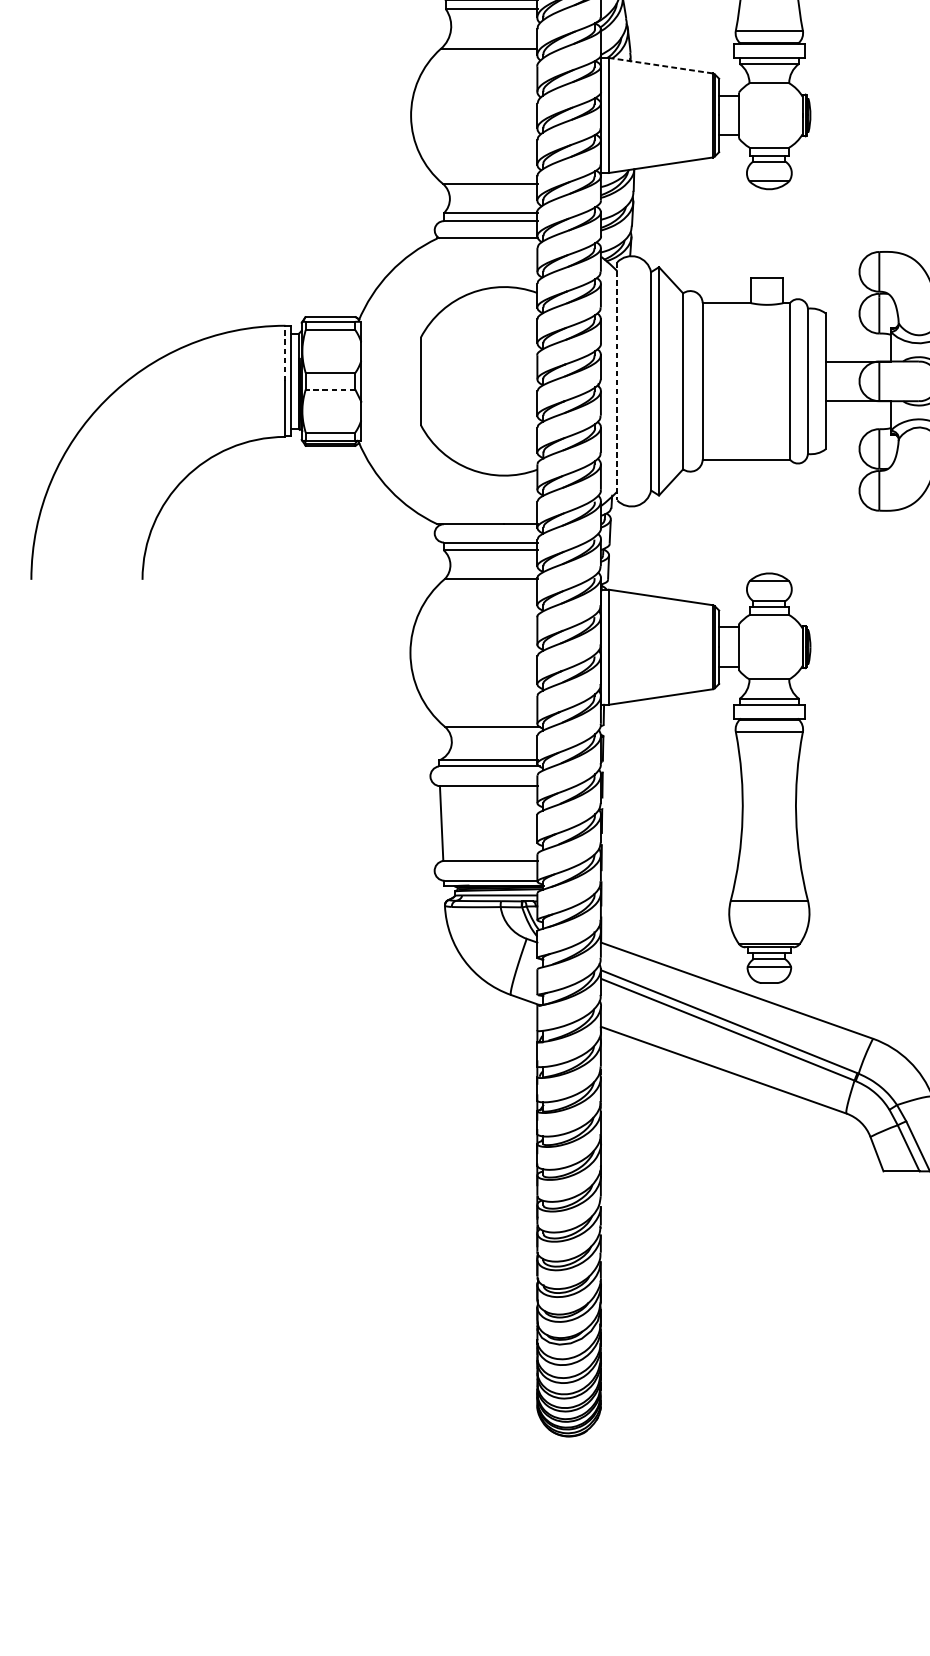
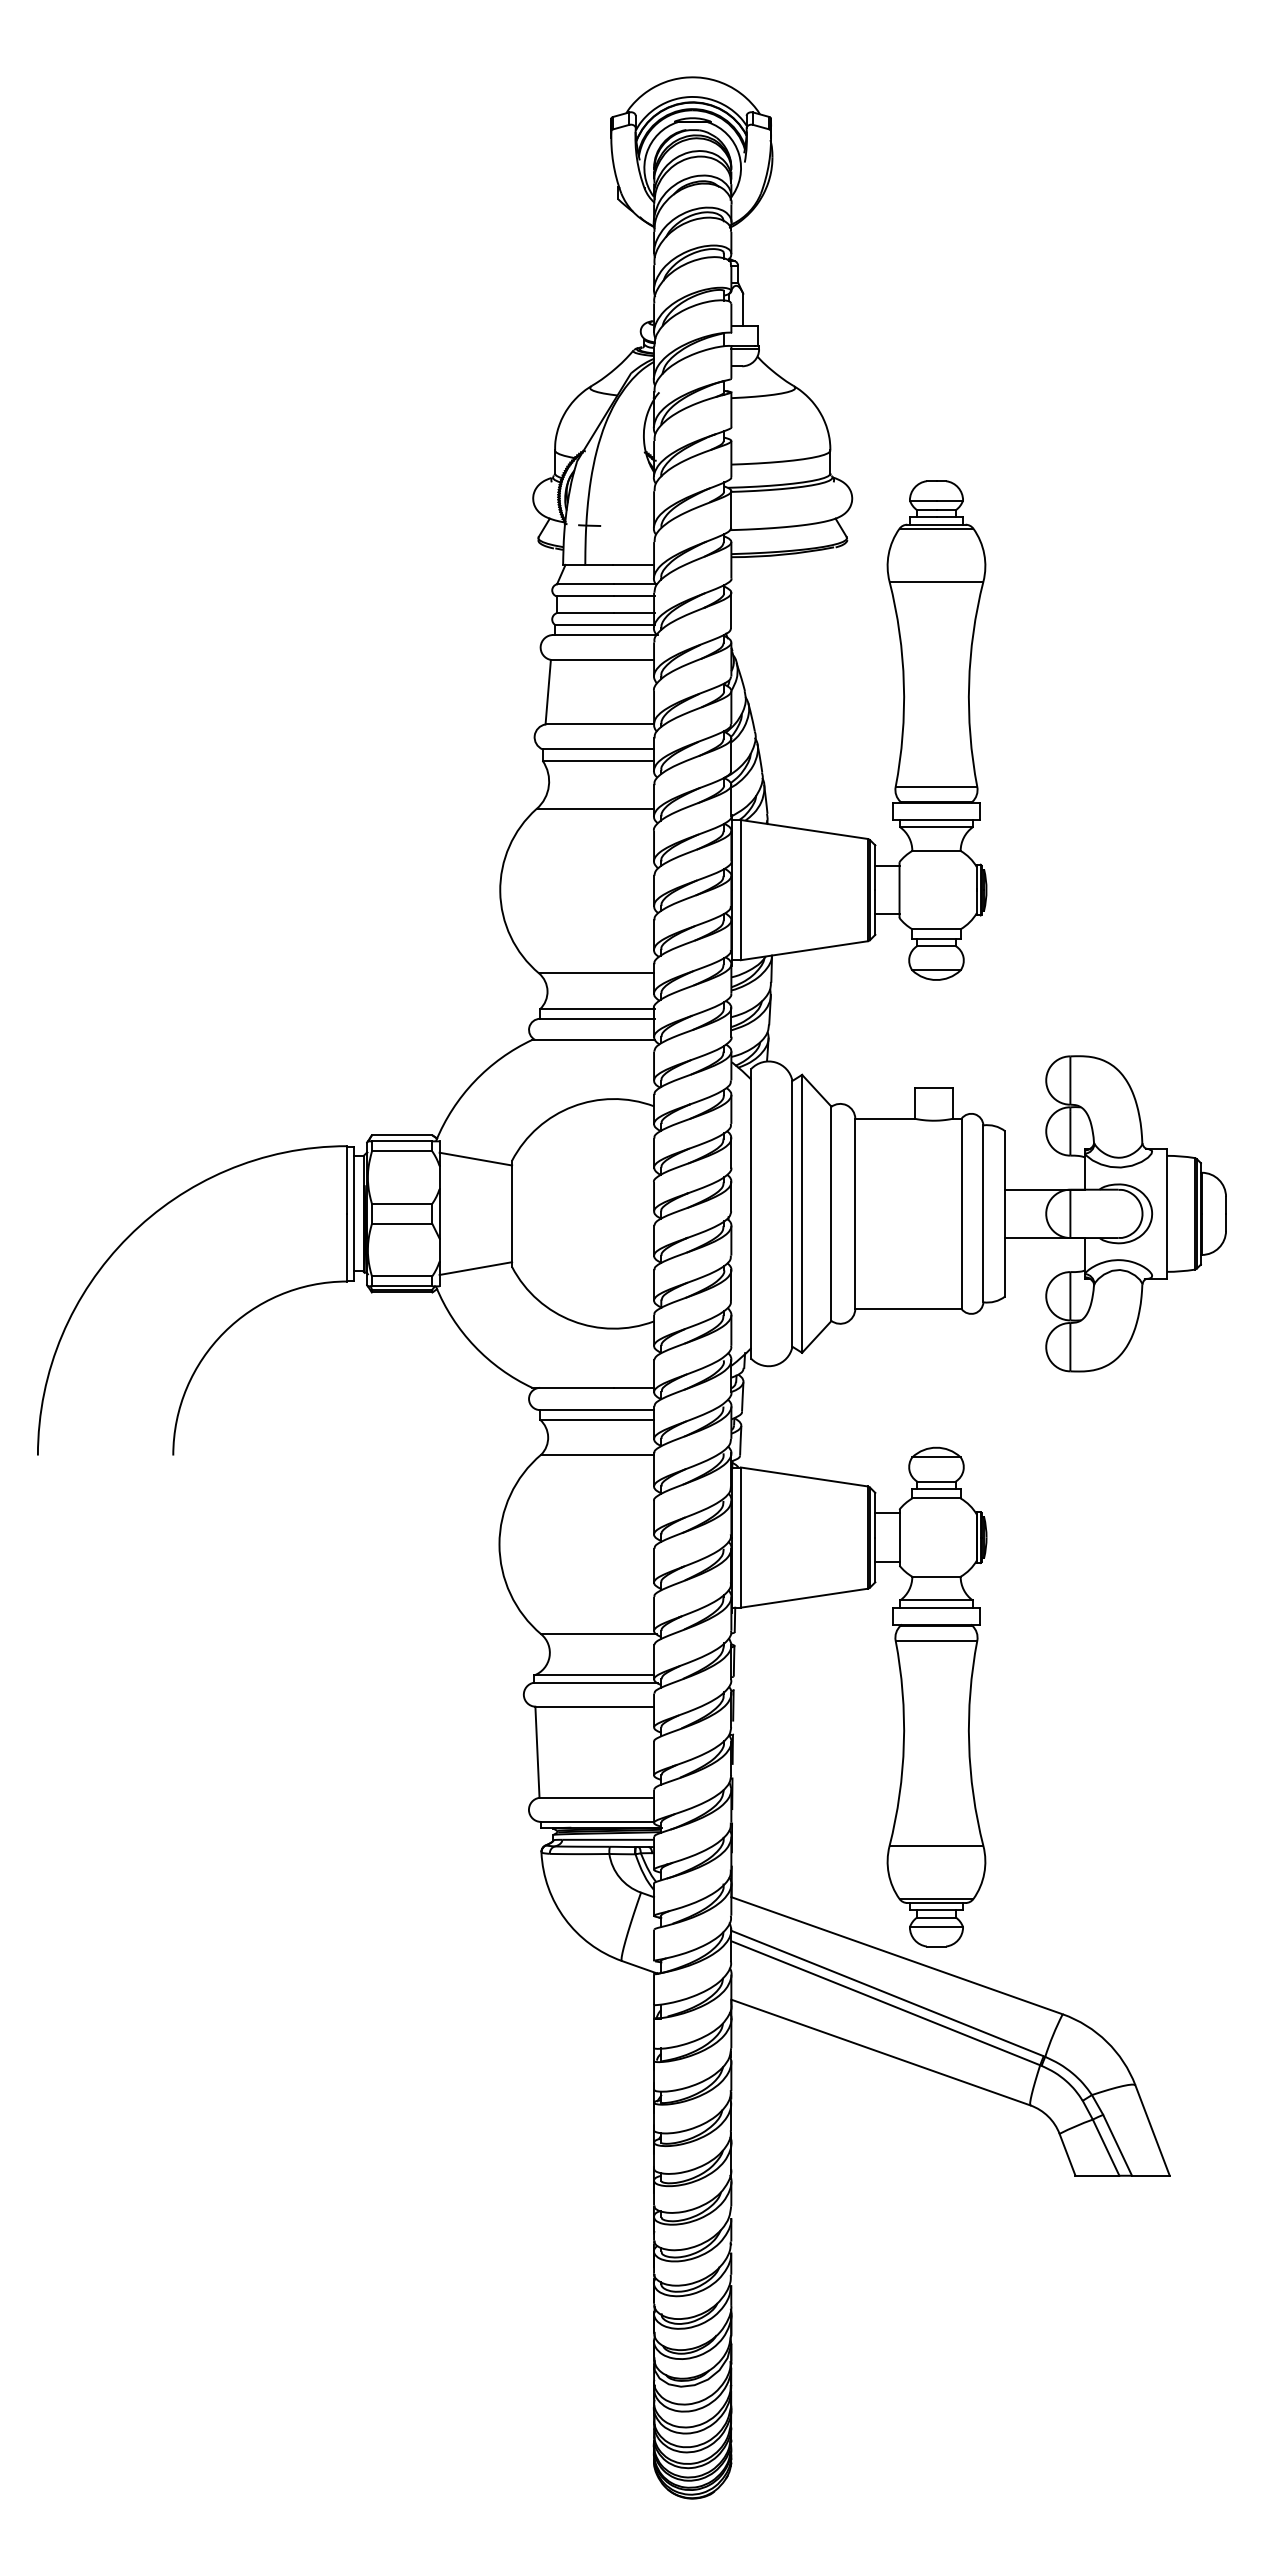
line: (660, 65) -> (803, 829), dashed -> solid
line: (390, 335) -> (475, 1158), added
line: (285, 353) -> (347, 1180), dashed -> solid
line: (617, 381) -> (751, 1214), dashed -> solid
line: (329, 389) -> (401, 1223), dashed -> solid
line: (390, 426) -> (475, 1268), added

